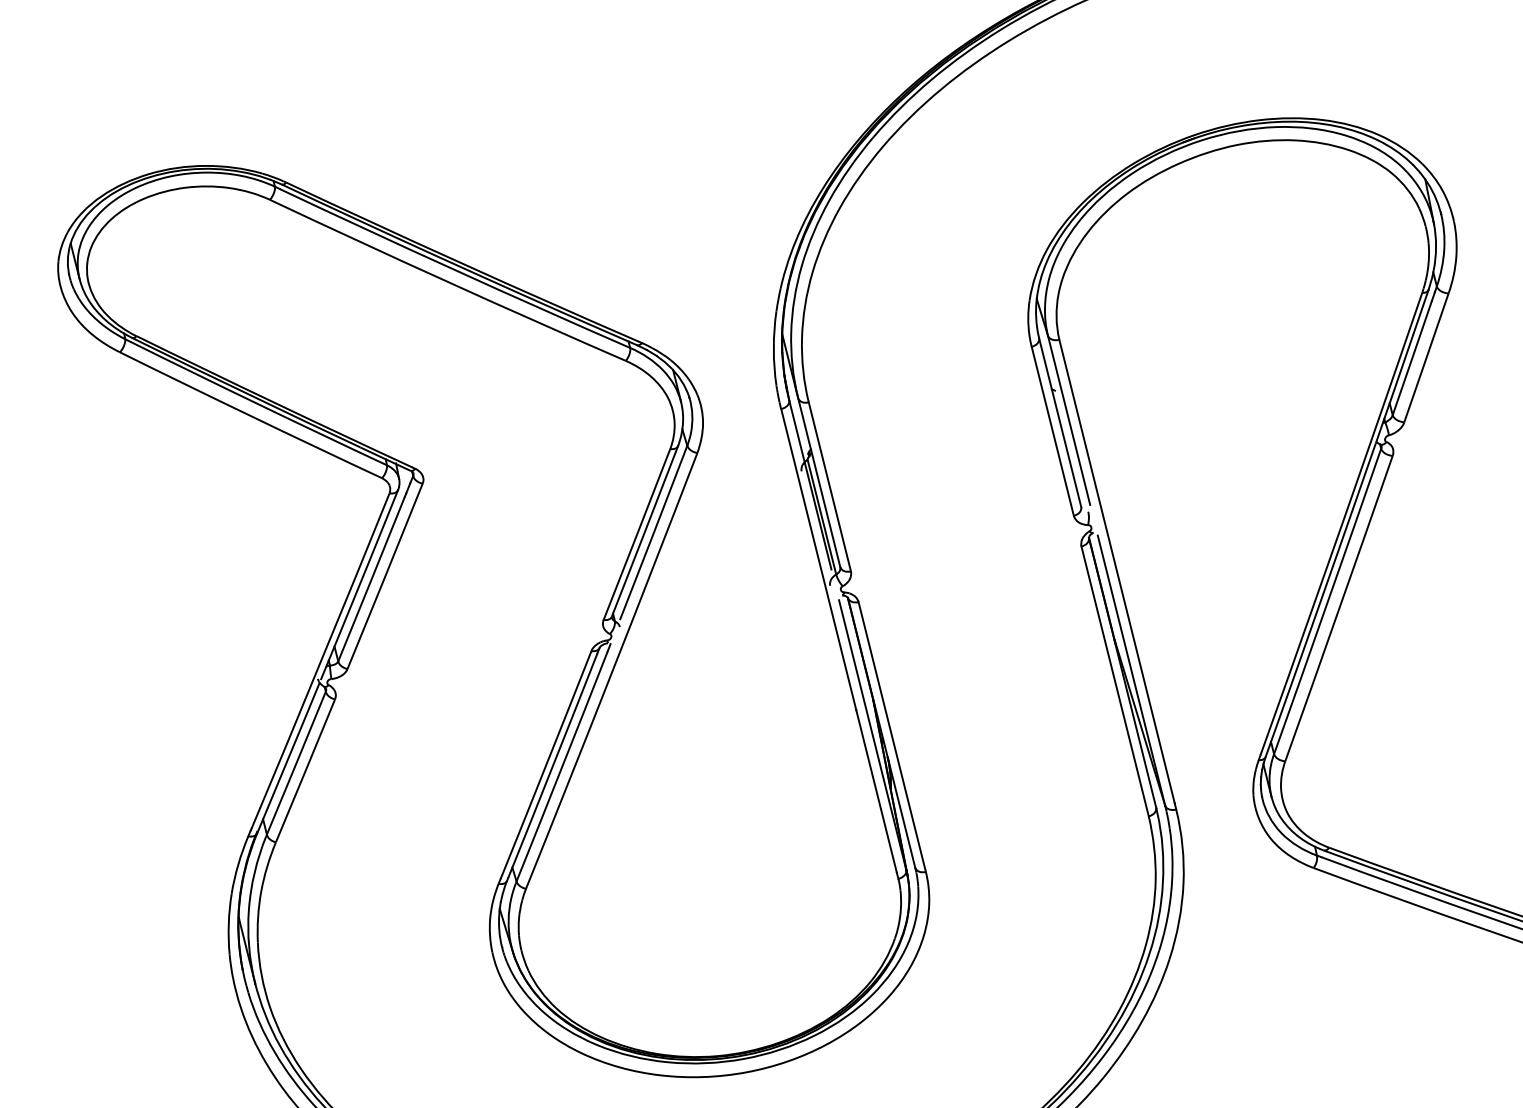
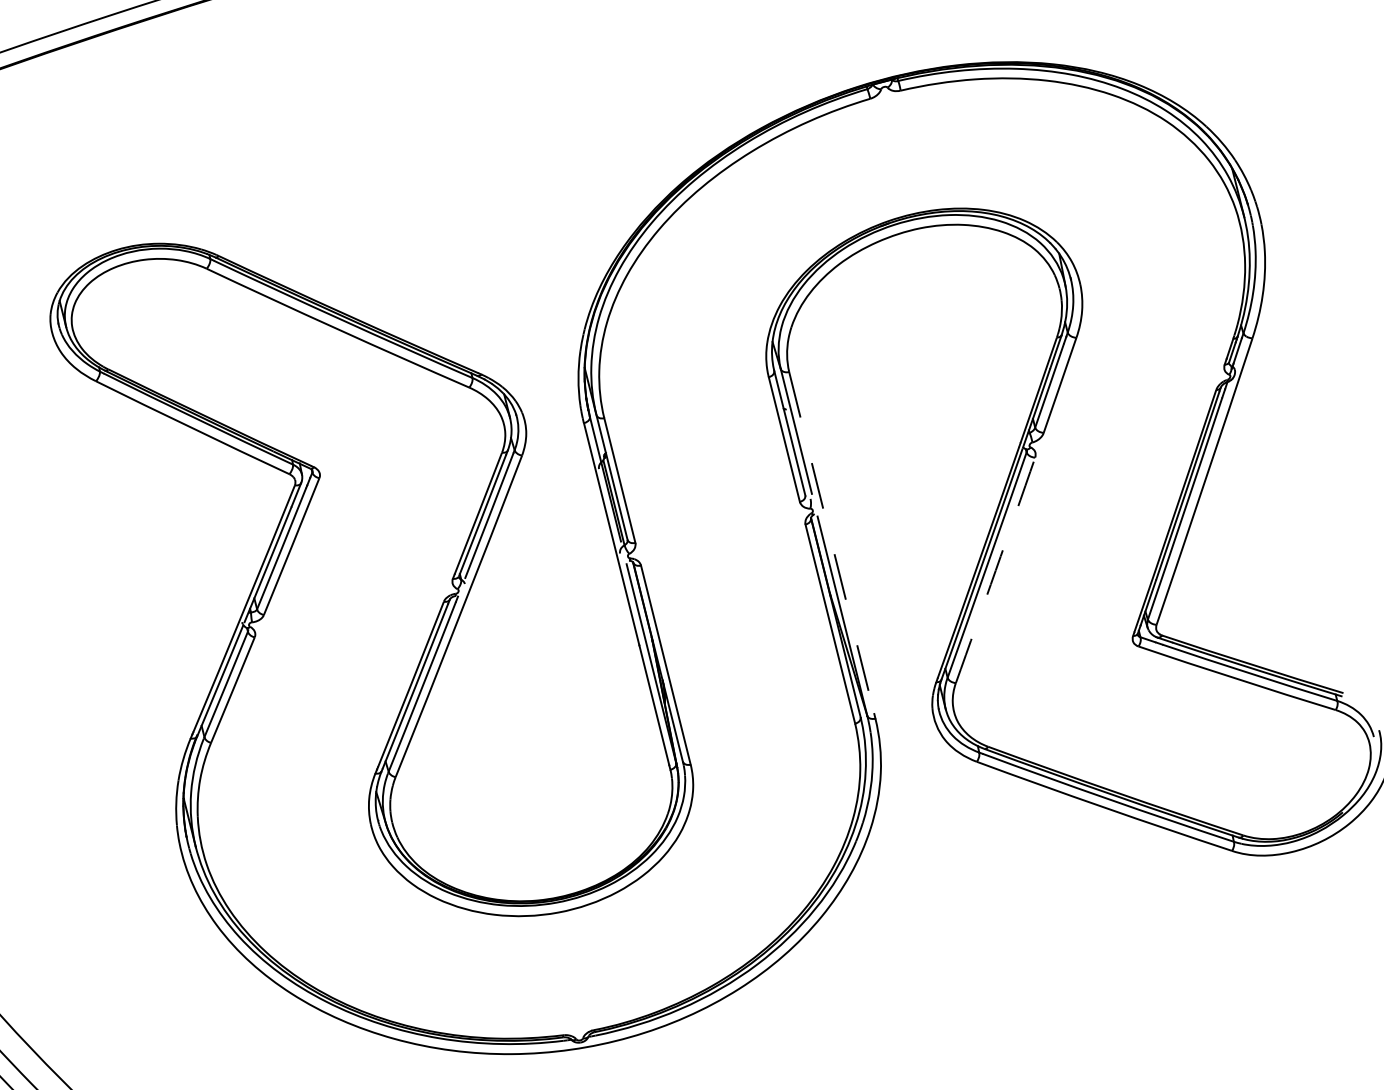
line: (1116, 572) -> (831, 543), solid -> dashed
arc: (1338, 608) -> (995, 570), solid -> dashed

